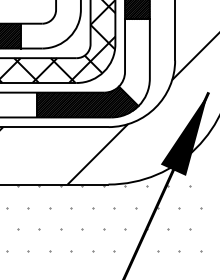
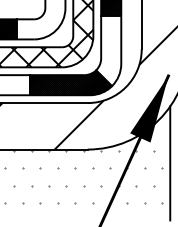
line: (210, 201) -> (170, 163), added

